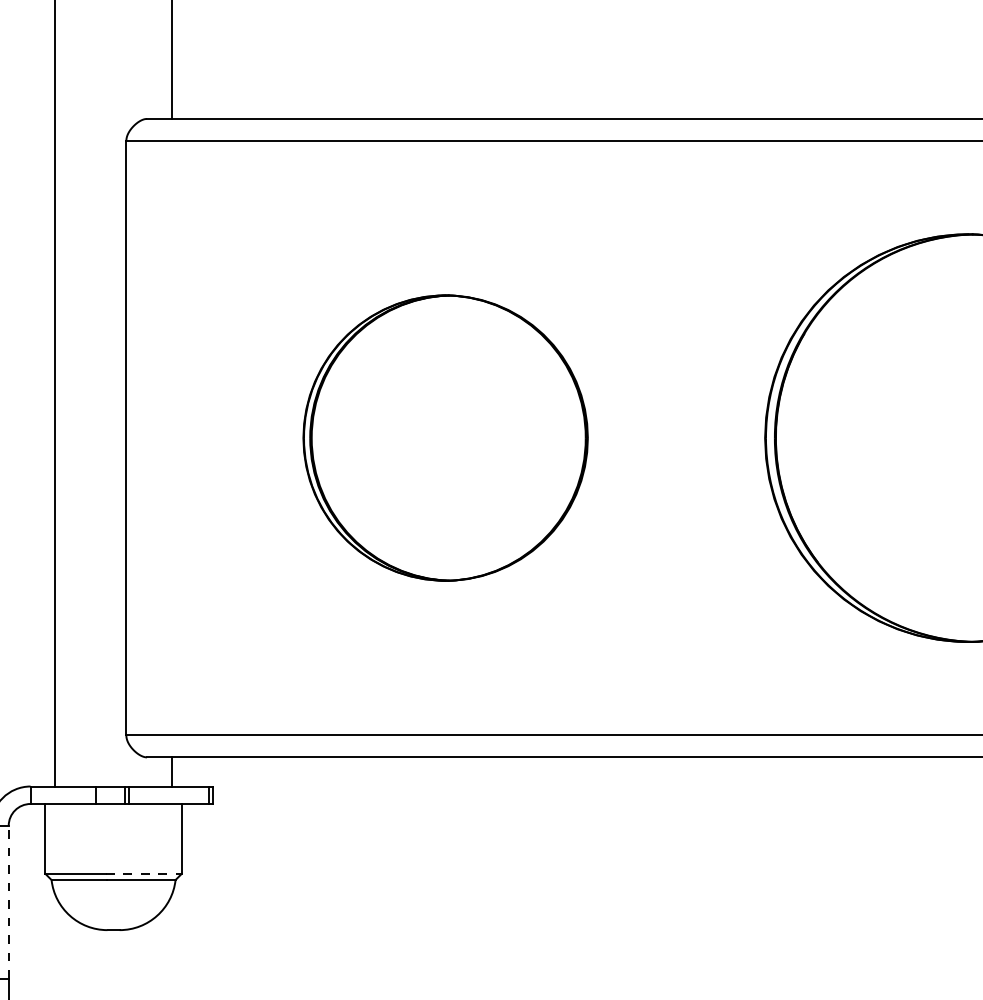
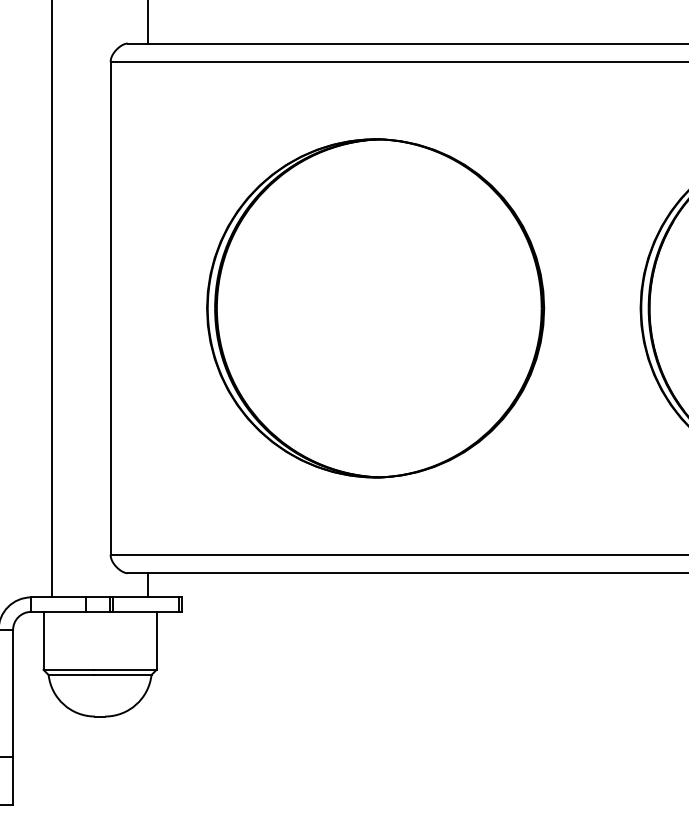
part: (445, 437) -> (375, 307), size x1.43
line: (143, 873) -> (124, 669), dashed -> solid
line: (8, 901) -> (12, 692), dashed -> solid

